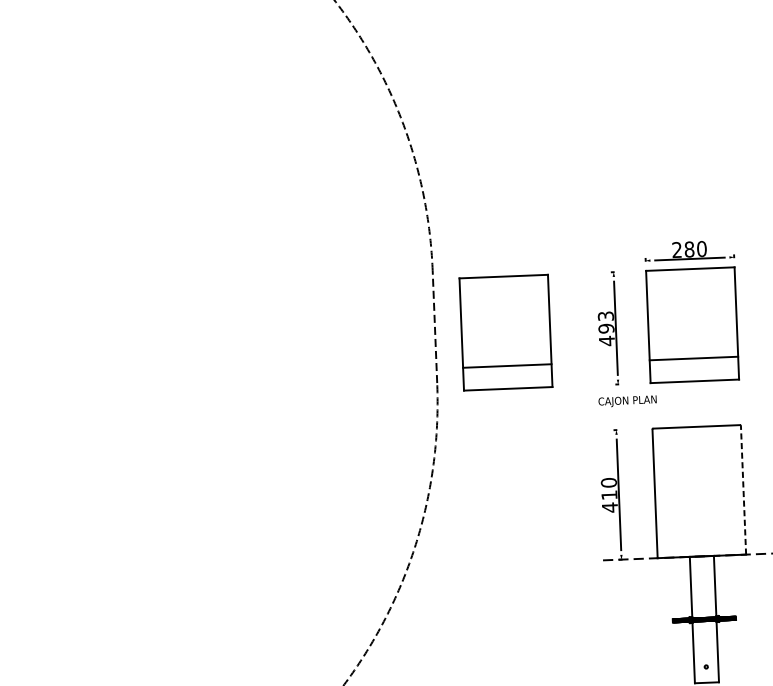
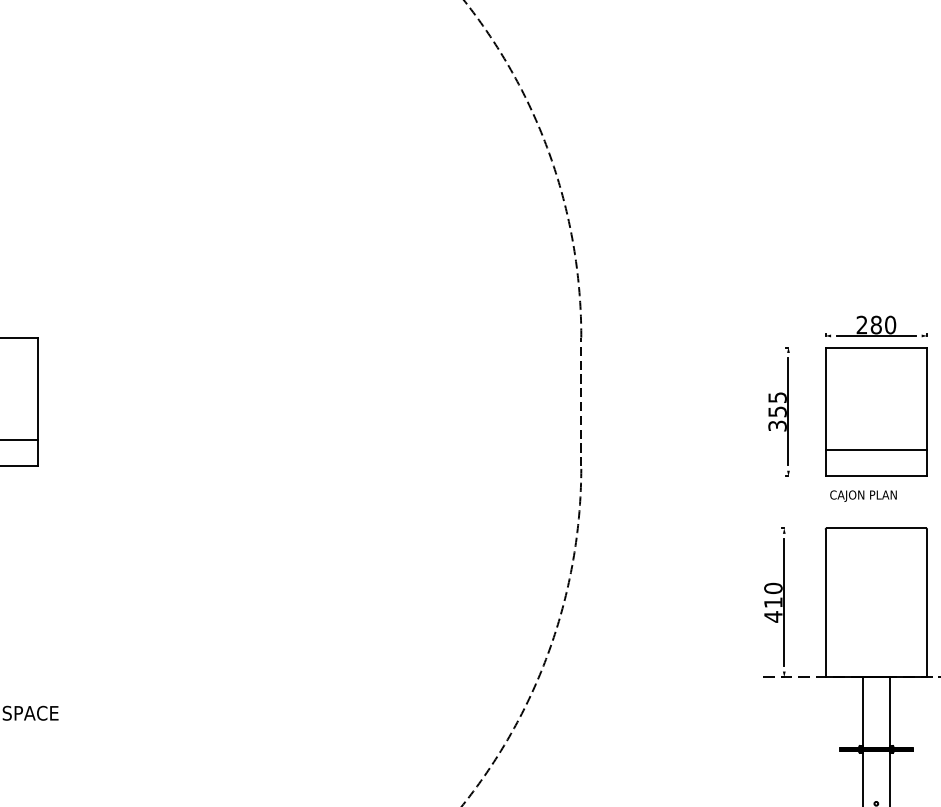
text: (606, 329) -> (777, 412), 493 -> 355
part: (506, 332) -> (662, 411), removed
text: (627, 400) -> (863, 495), moved
line: (743, 490) -> (927, 603), dashed -> solid

